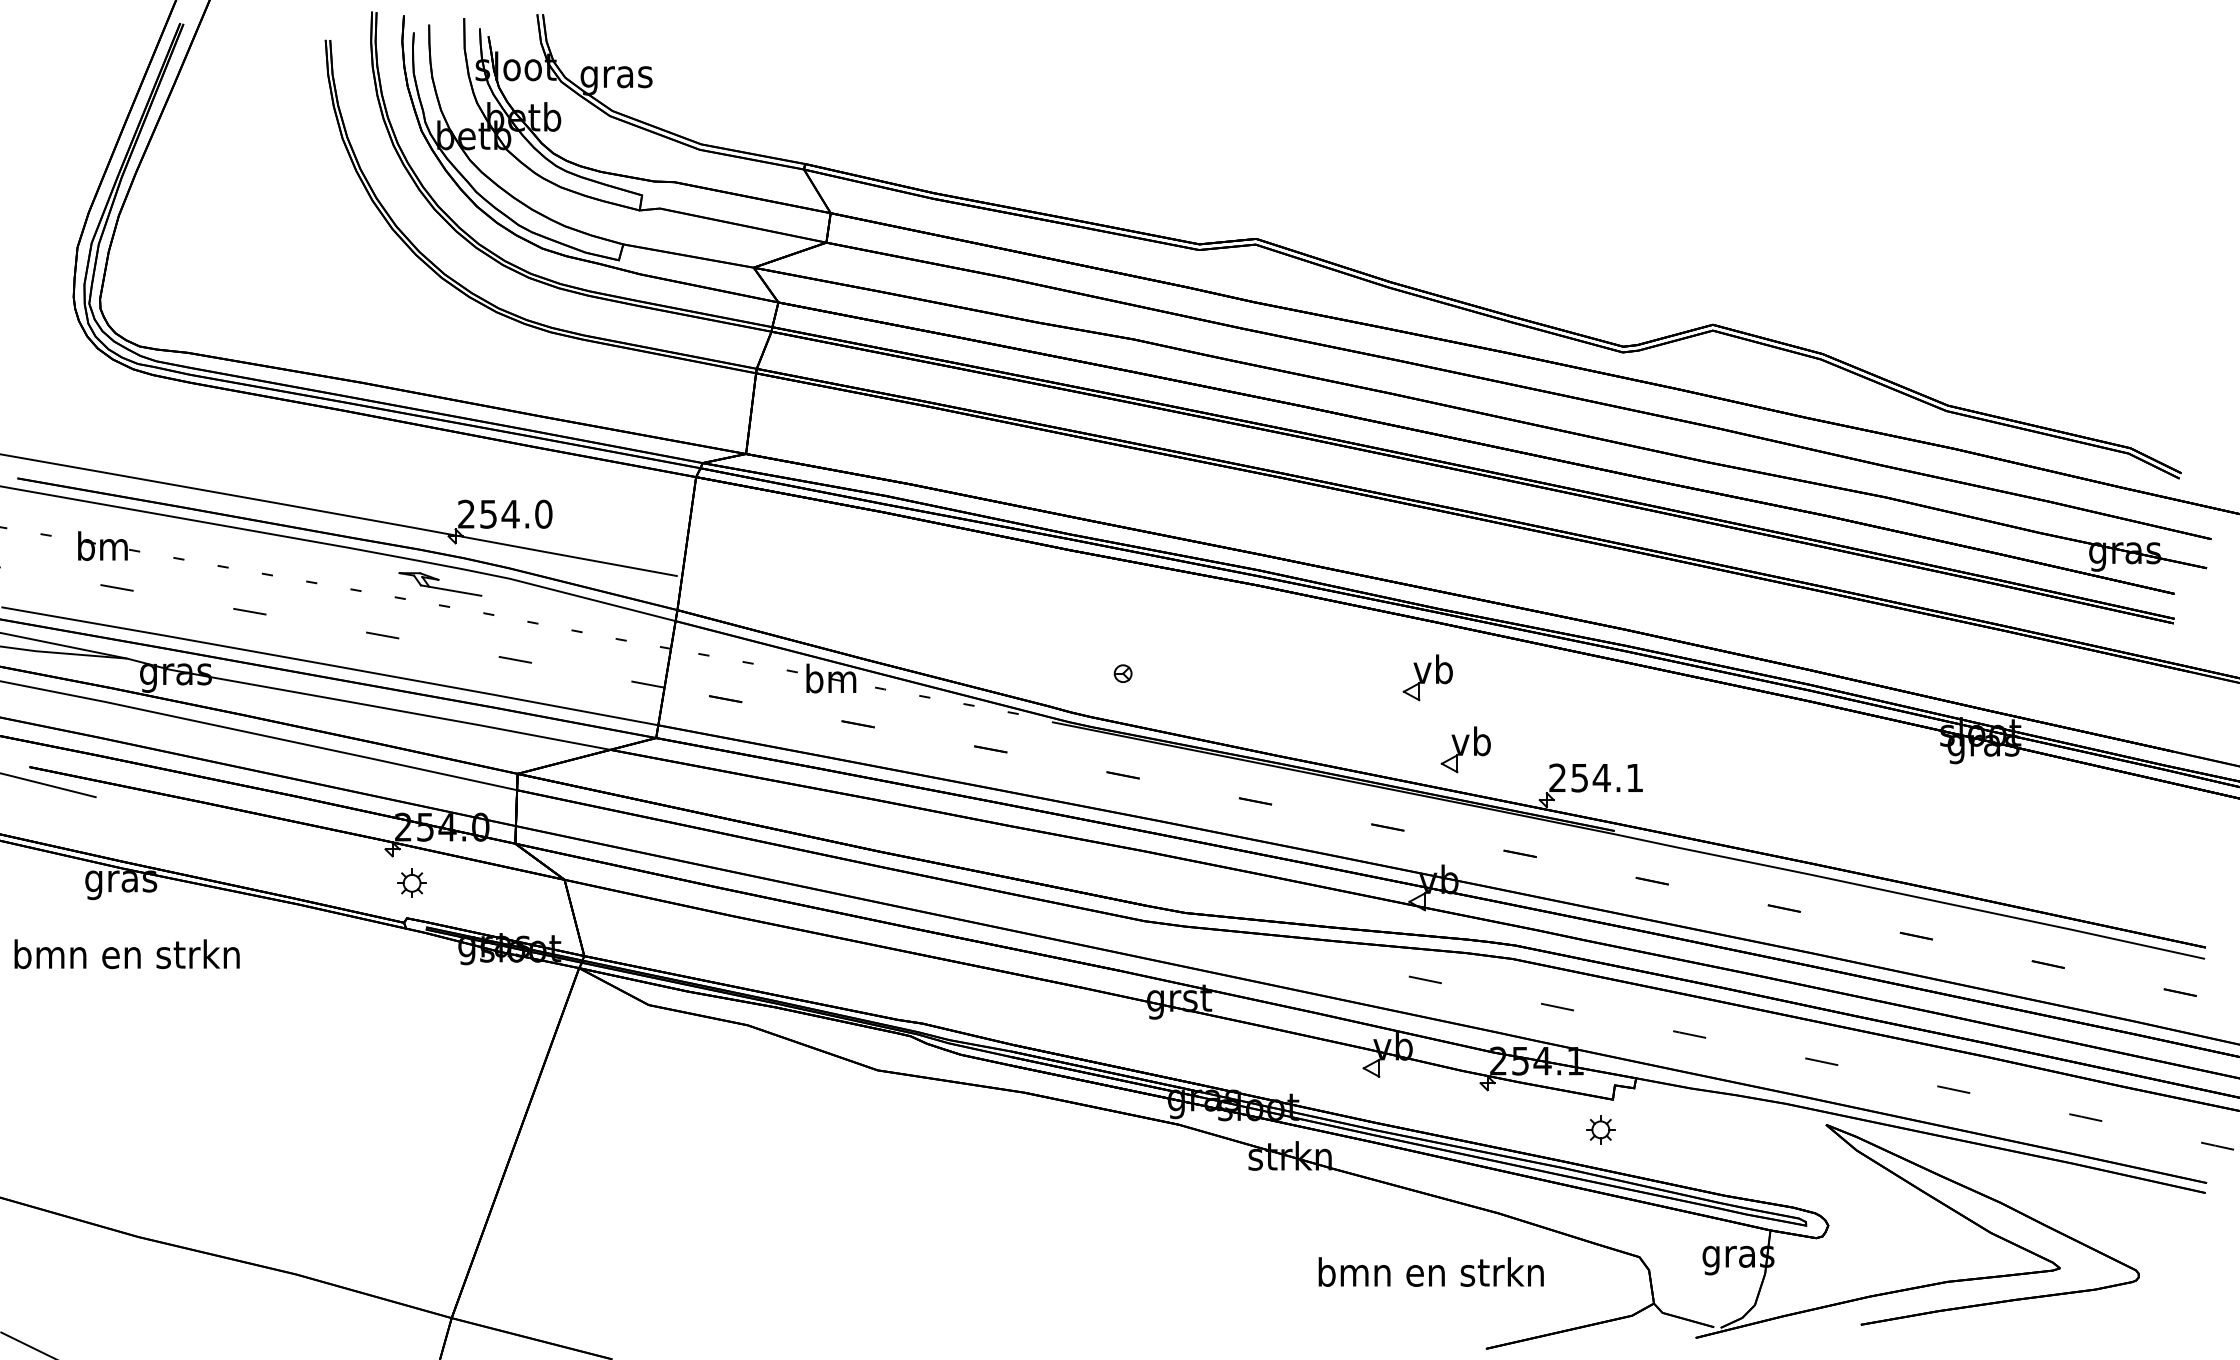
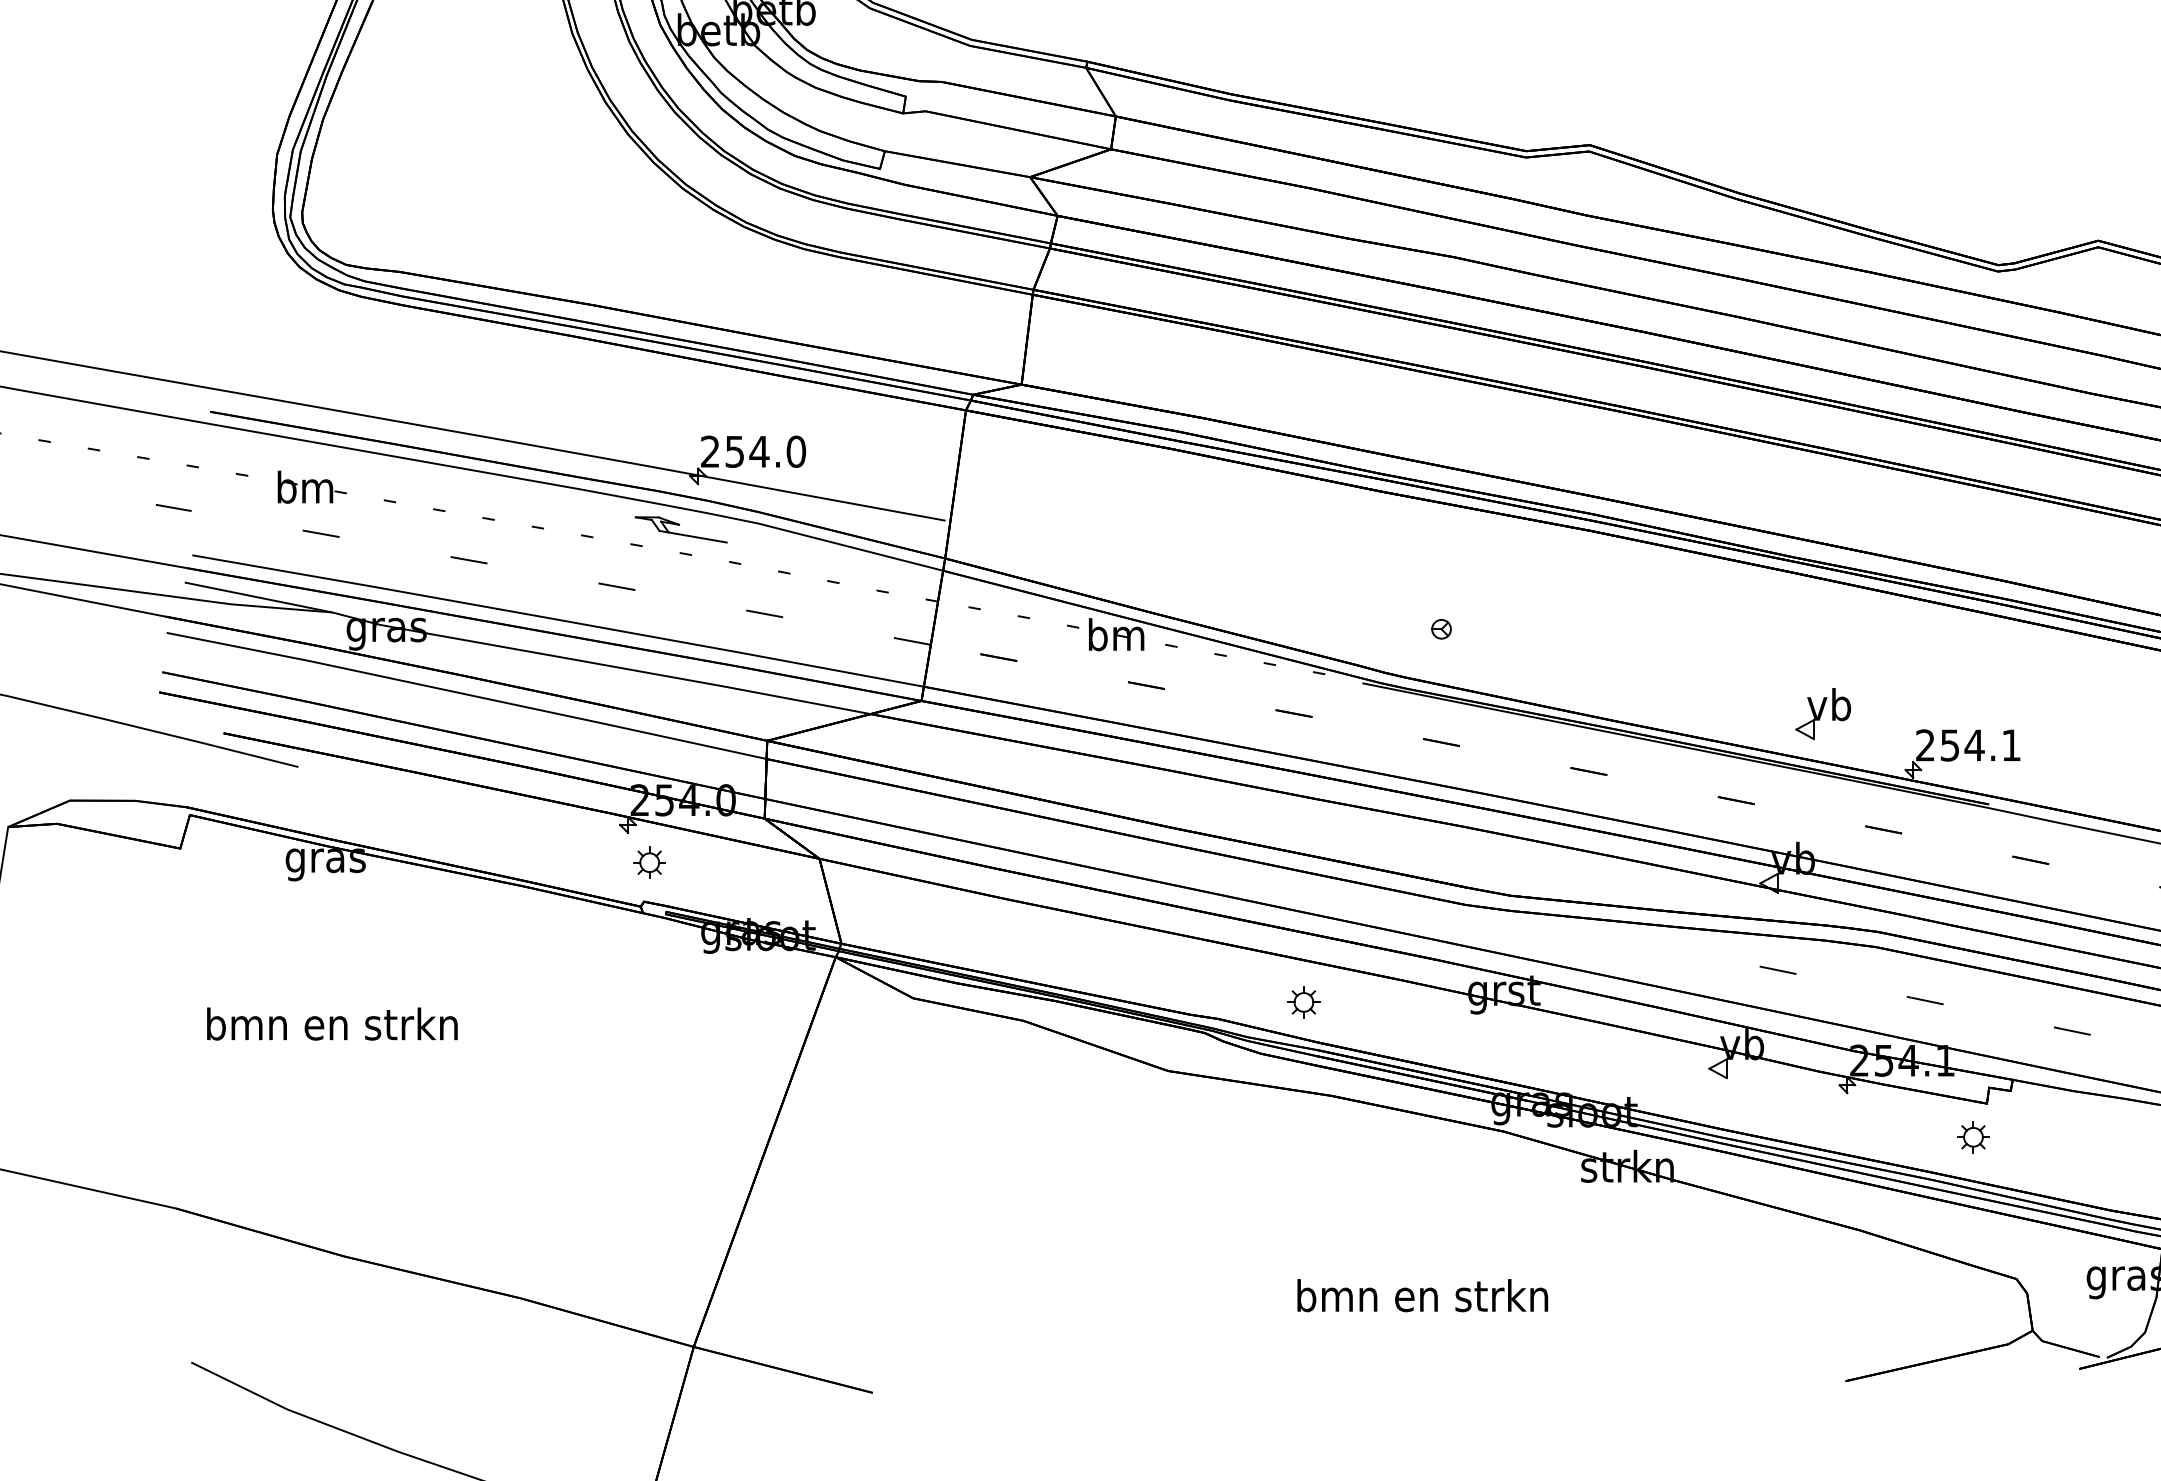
part: (1427, 677) -> (1780, 633), removed
text: (126, 954) -> (331, 1024), moved
part: (999, 1008) -> (1303, 1002), added
text: (1430, 1271) -> (1421, 1295), moved

